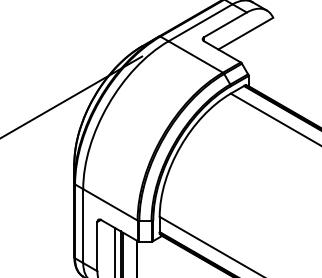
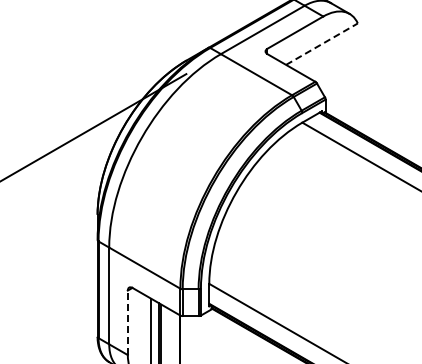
line: (246, 33) -> (322, 43), solid -> dashed
line: (97, 246) -> (127, 322), solid -> dashed

